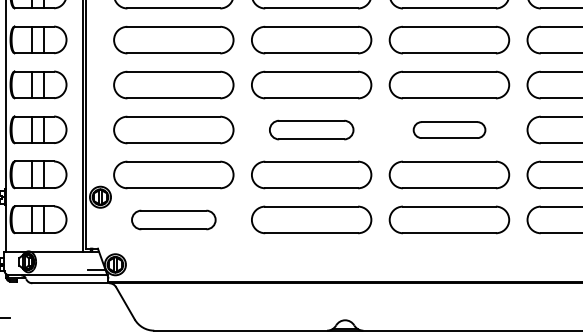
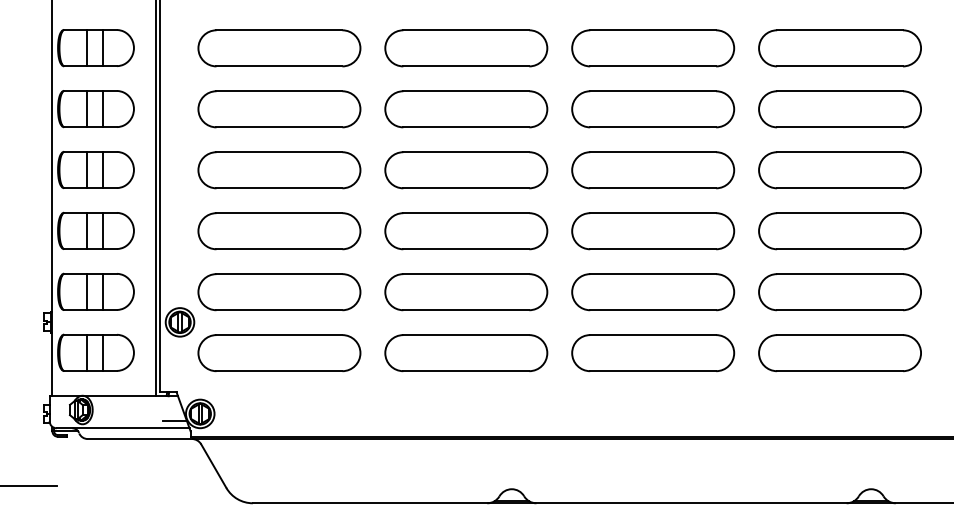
part: (311, 130) -> (466, 231), size x1.43
part: (449, 130) -> (653, 231), size x1.67
part: (173, 220) -> (279, 353), size x1.43

